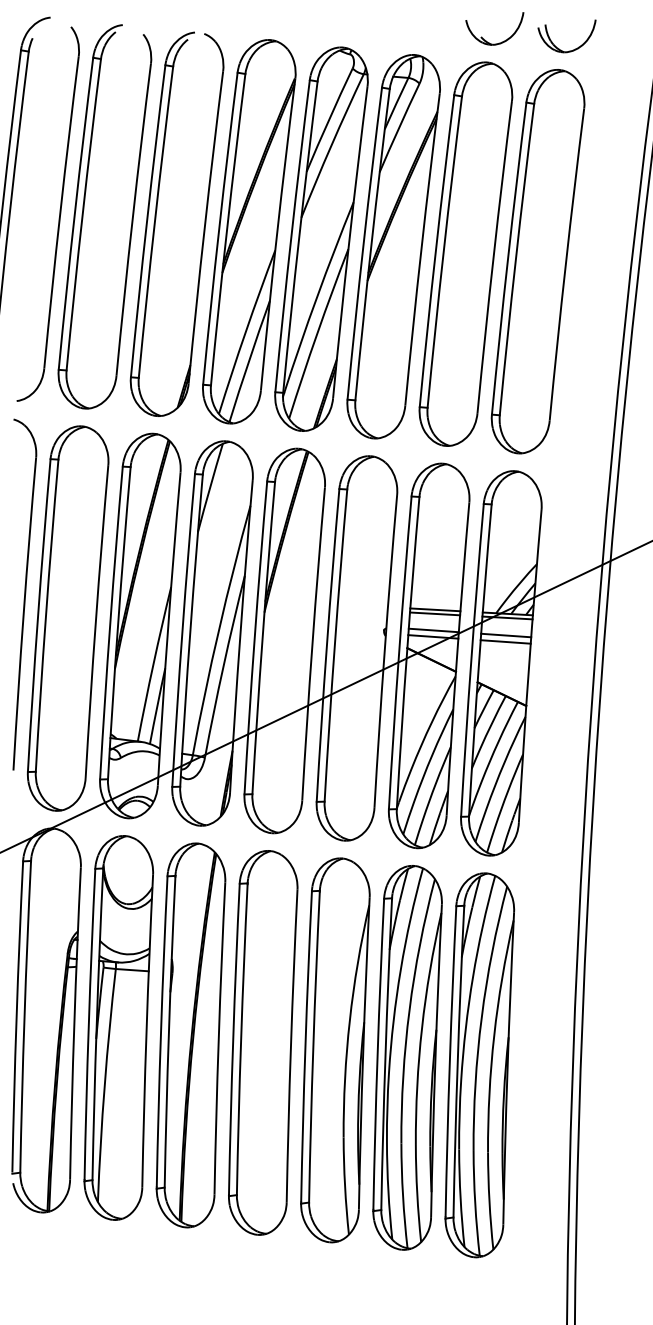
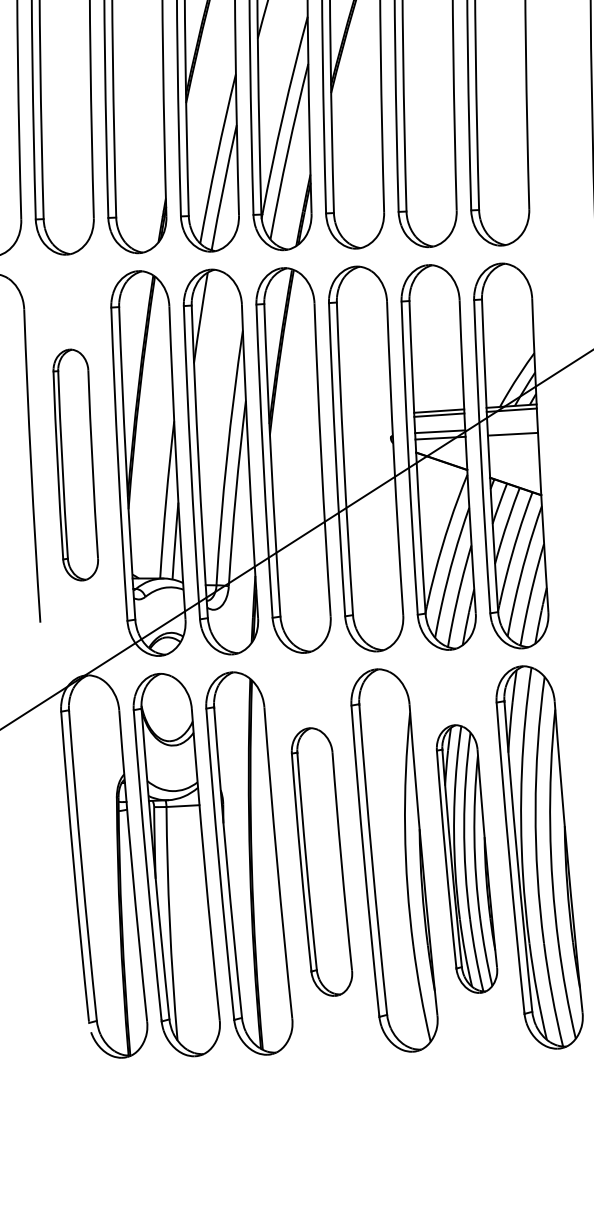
part: (67, 618) -> (75, 465), size x0.6
line: (506, 635) -> (512, 427), removed
part: (263, 1042) -> (322, 861), size x0.7
part: (407, 1057) -> (466, 858), size x0.7

